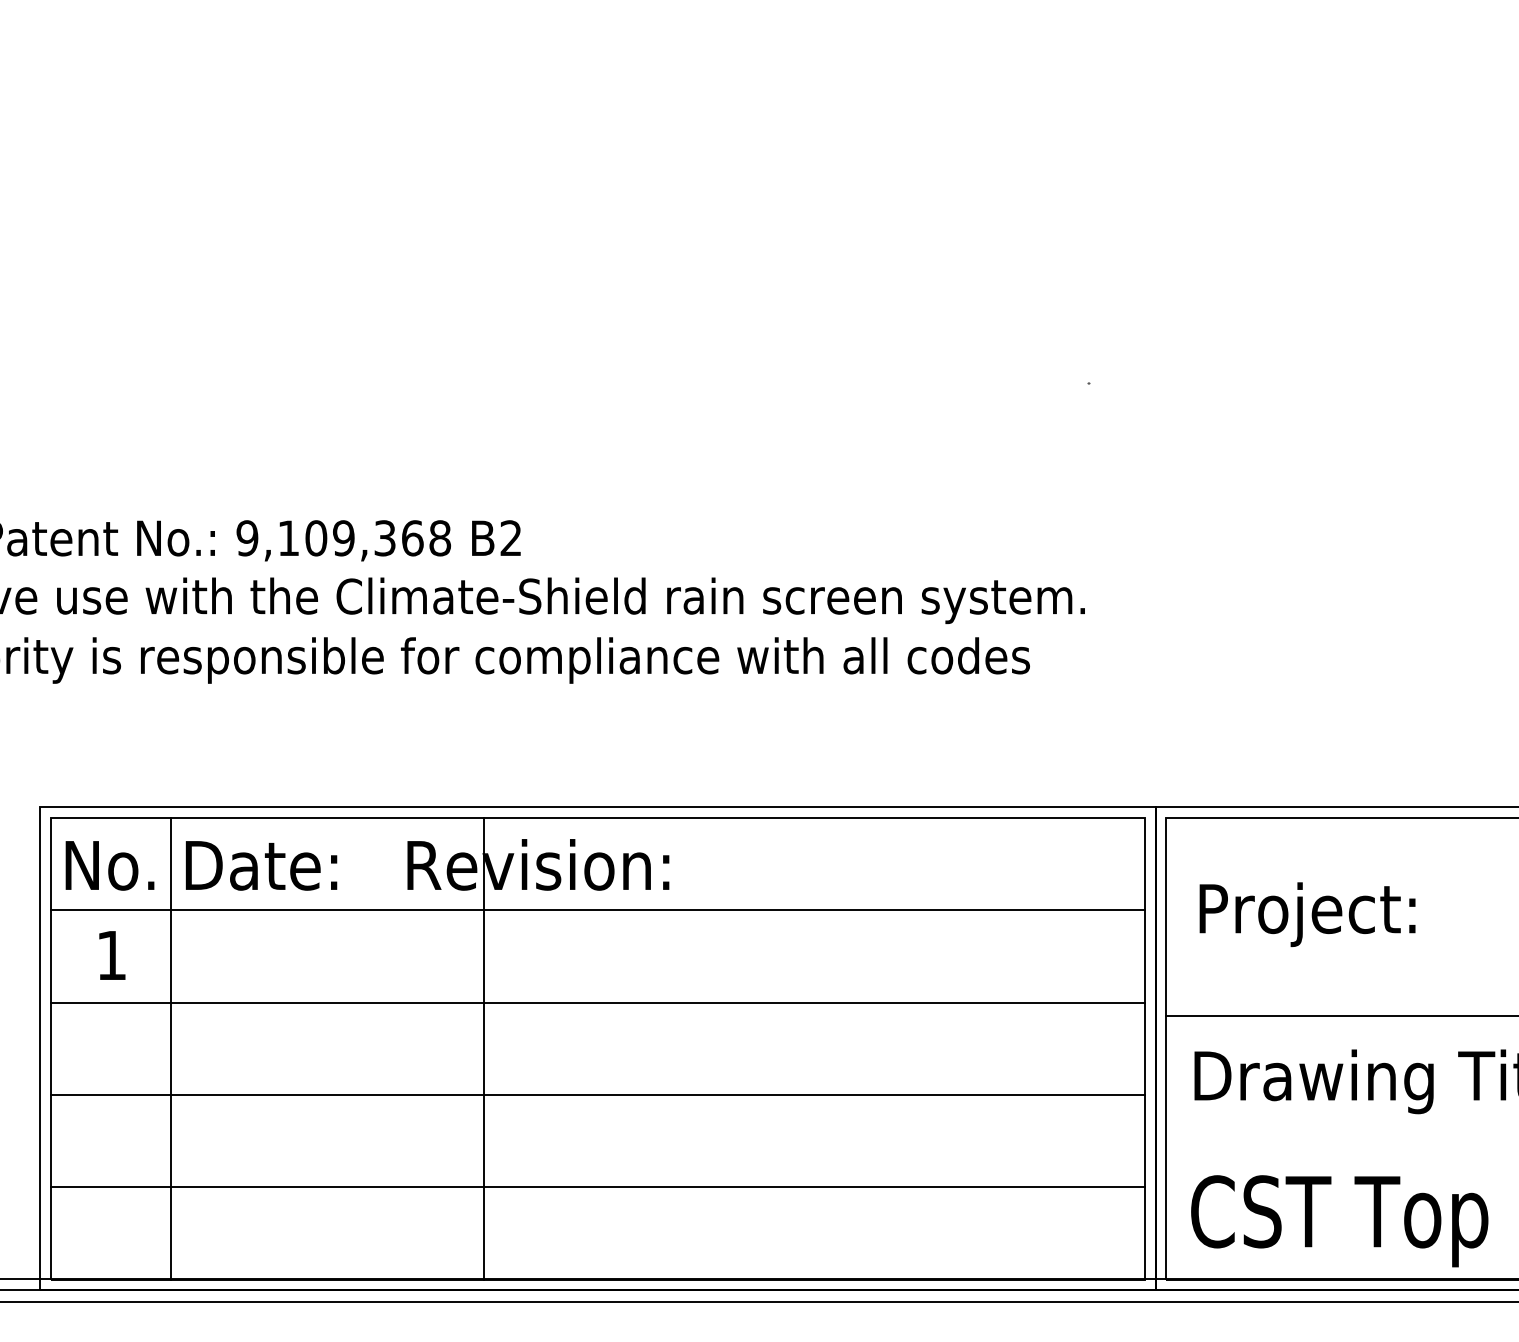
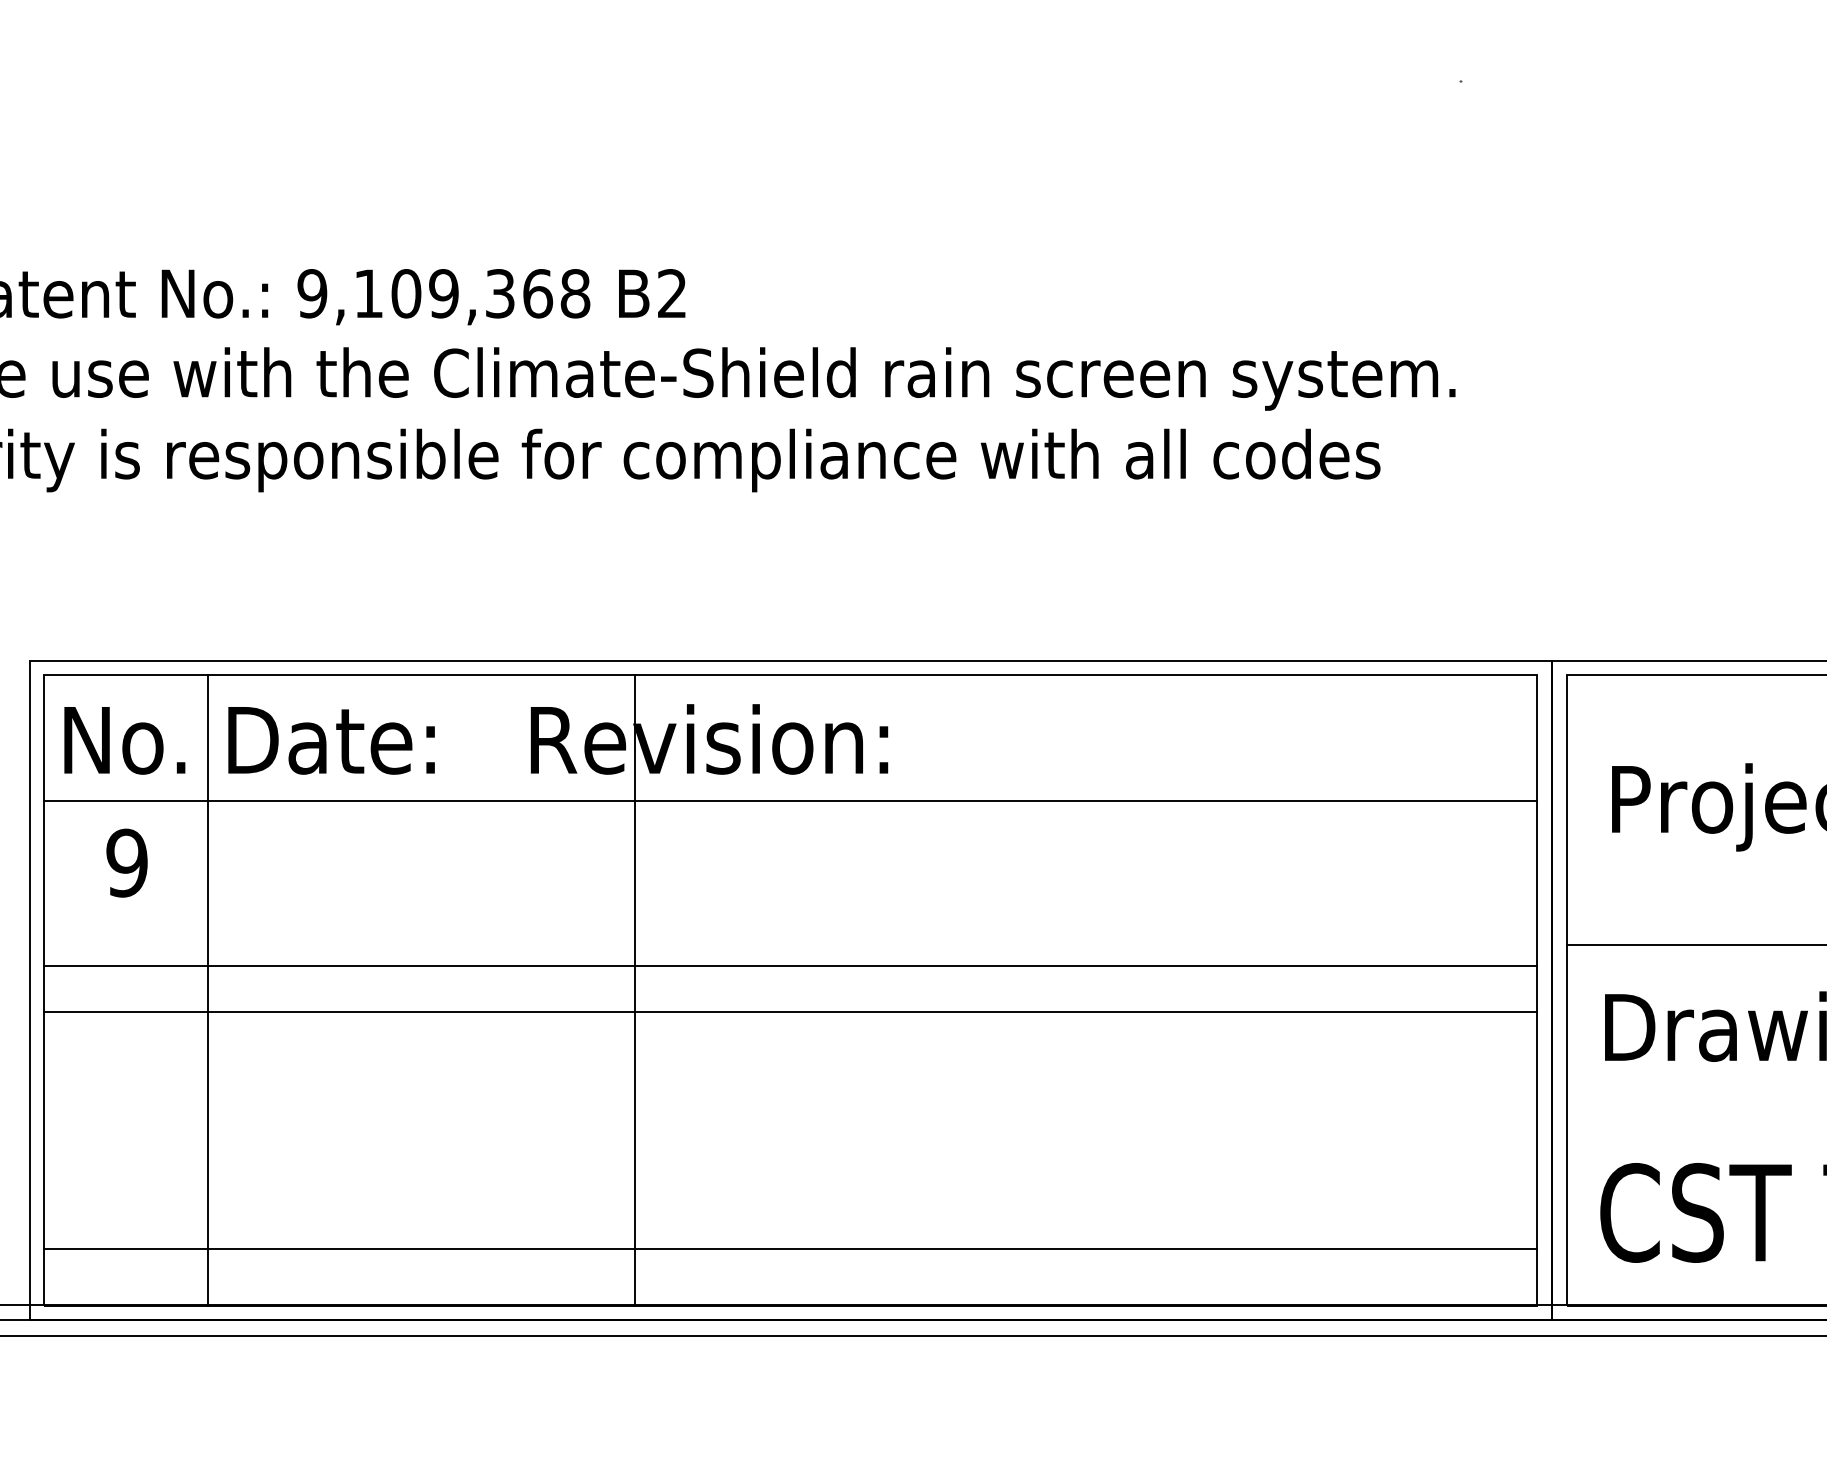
text: (111, 955) -> (126, 863), 1 -> 9
line: (597, 1002) -> (790, 1011), moved
line: (597, 1094) -> (790, 965), moved
line: (597, 1187) -> (790, 1249), moved

